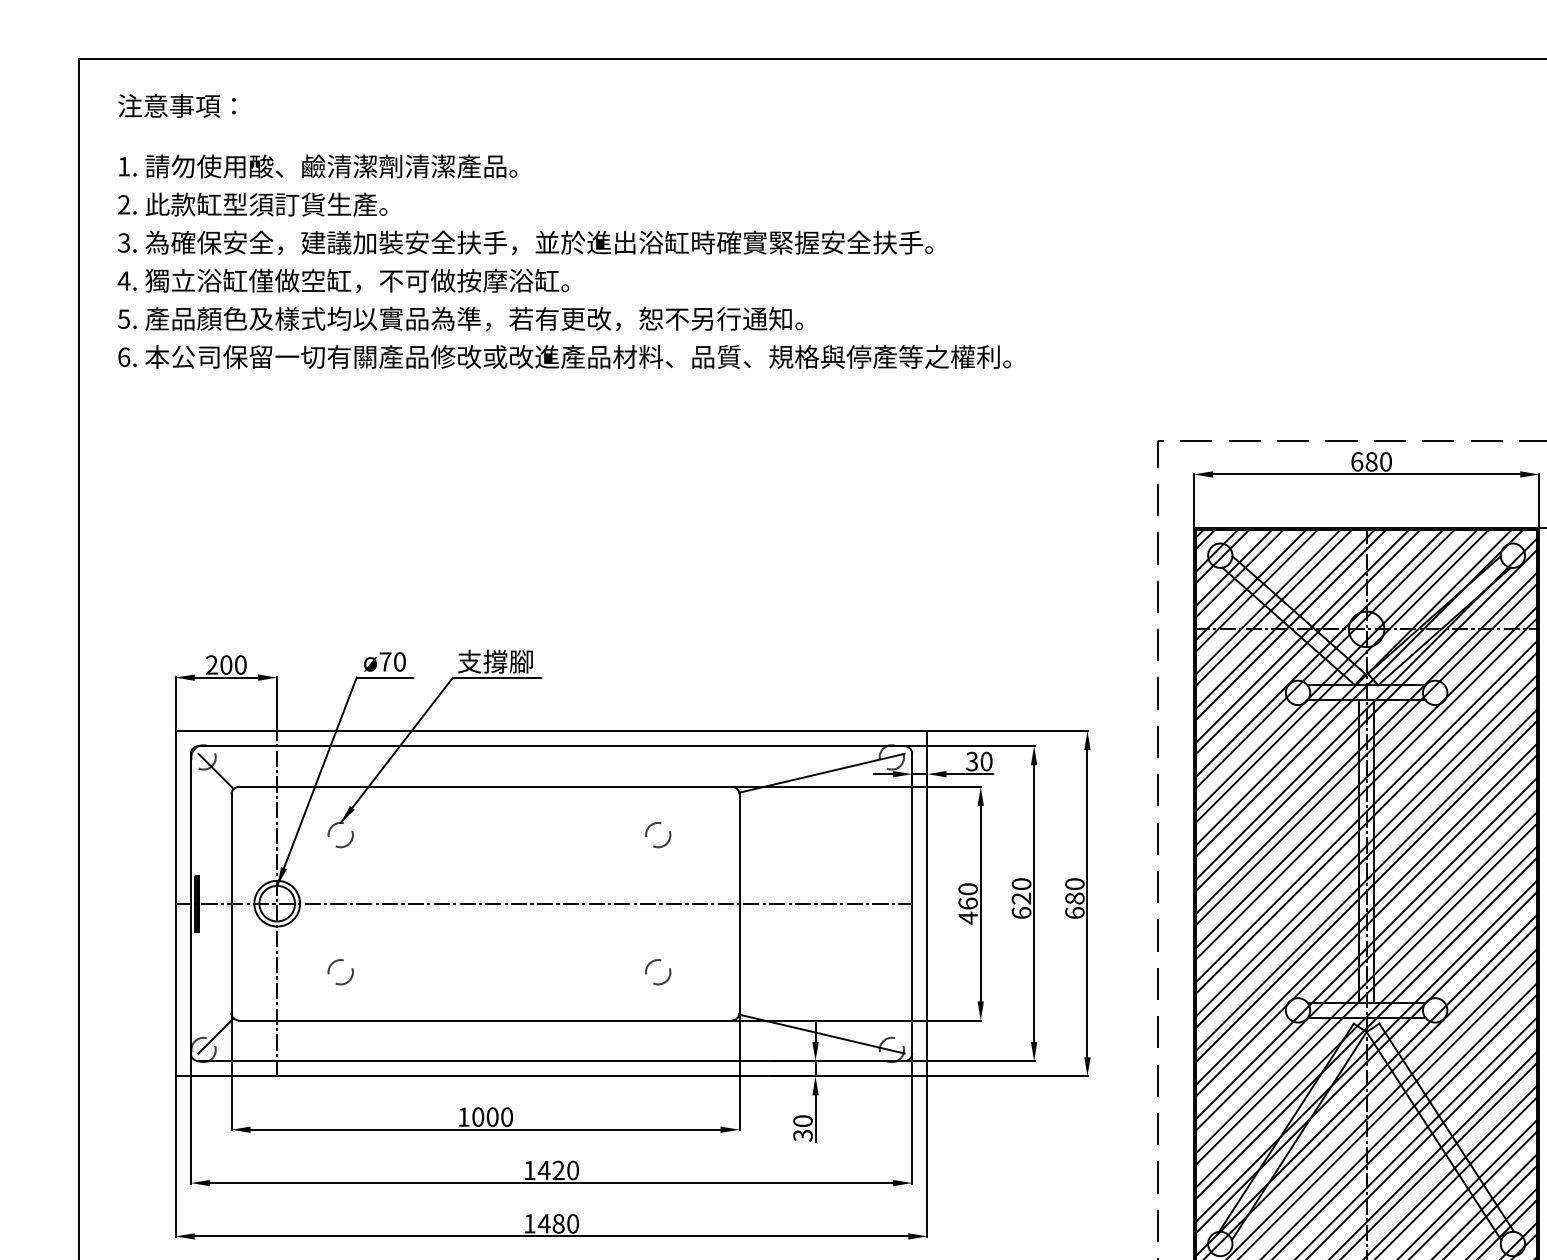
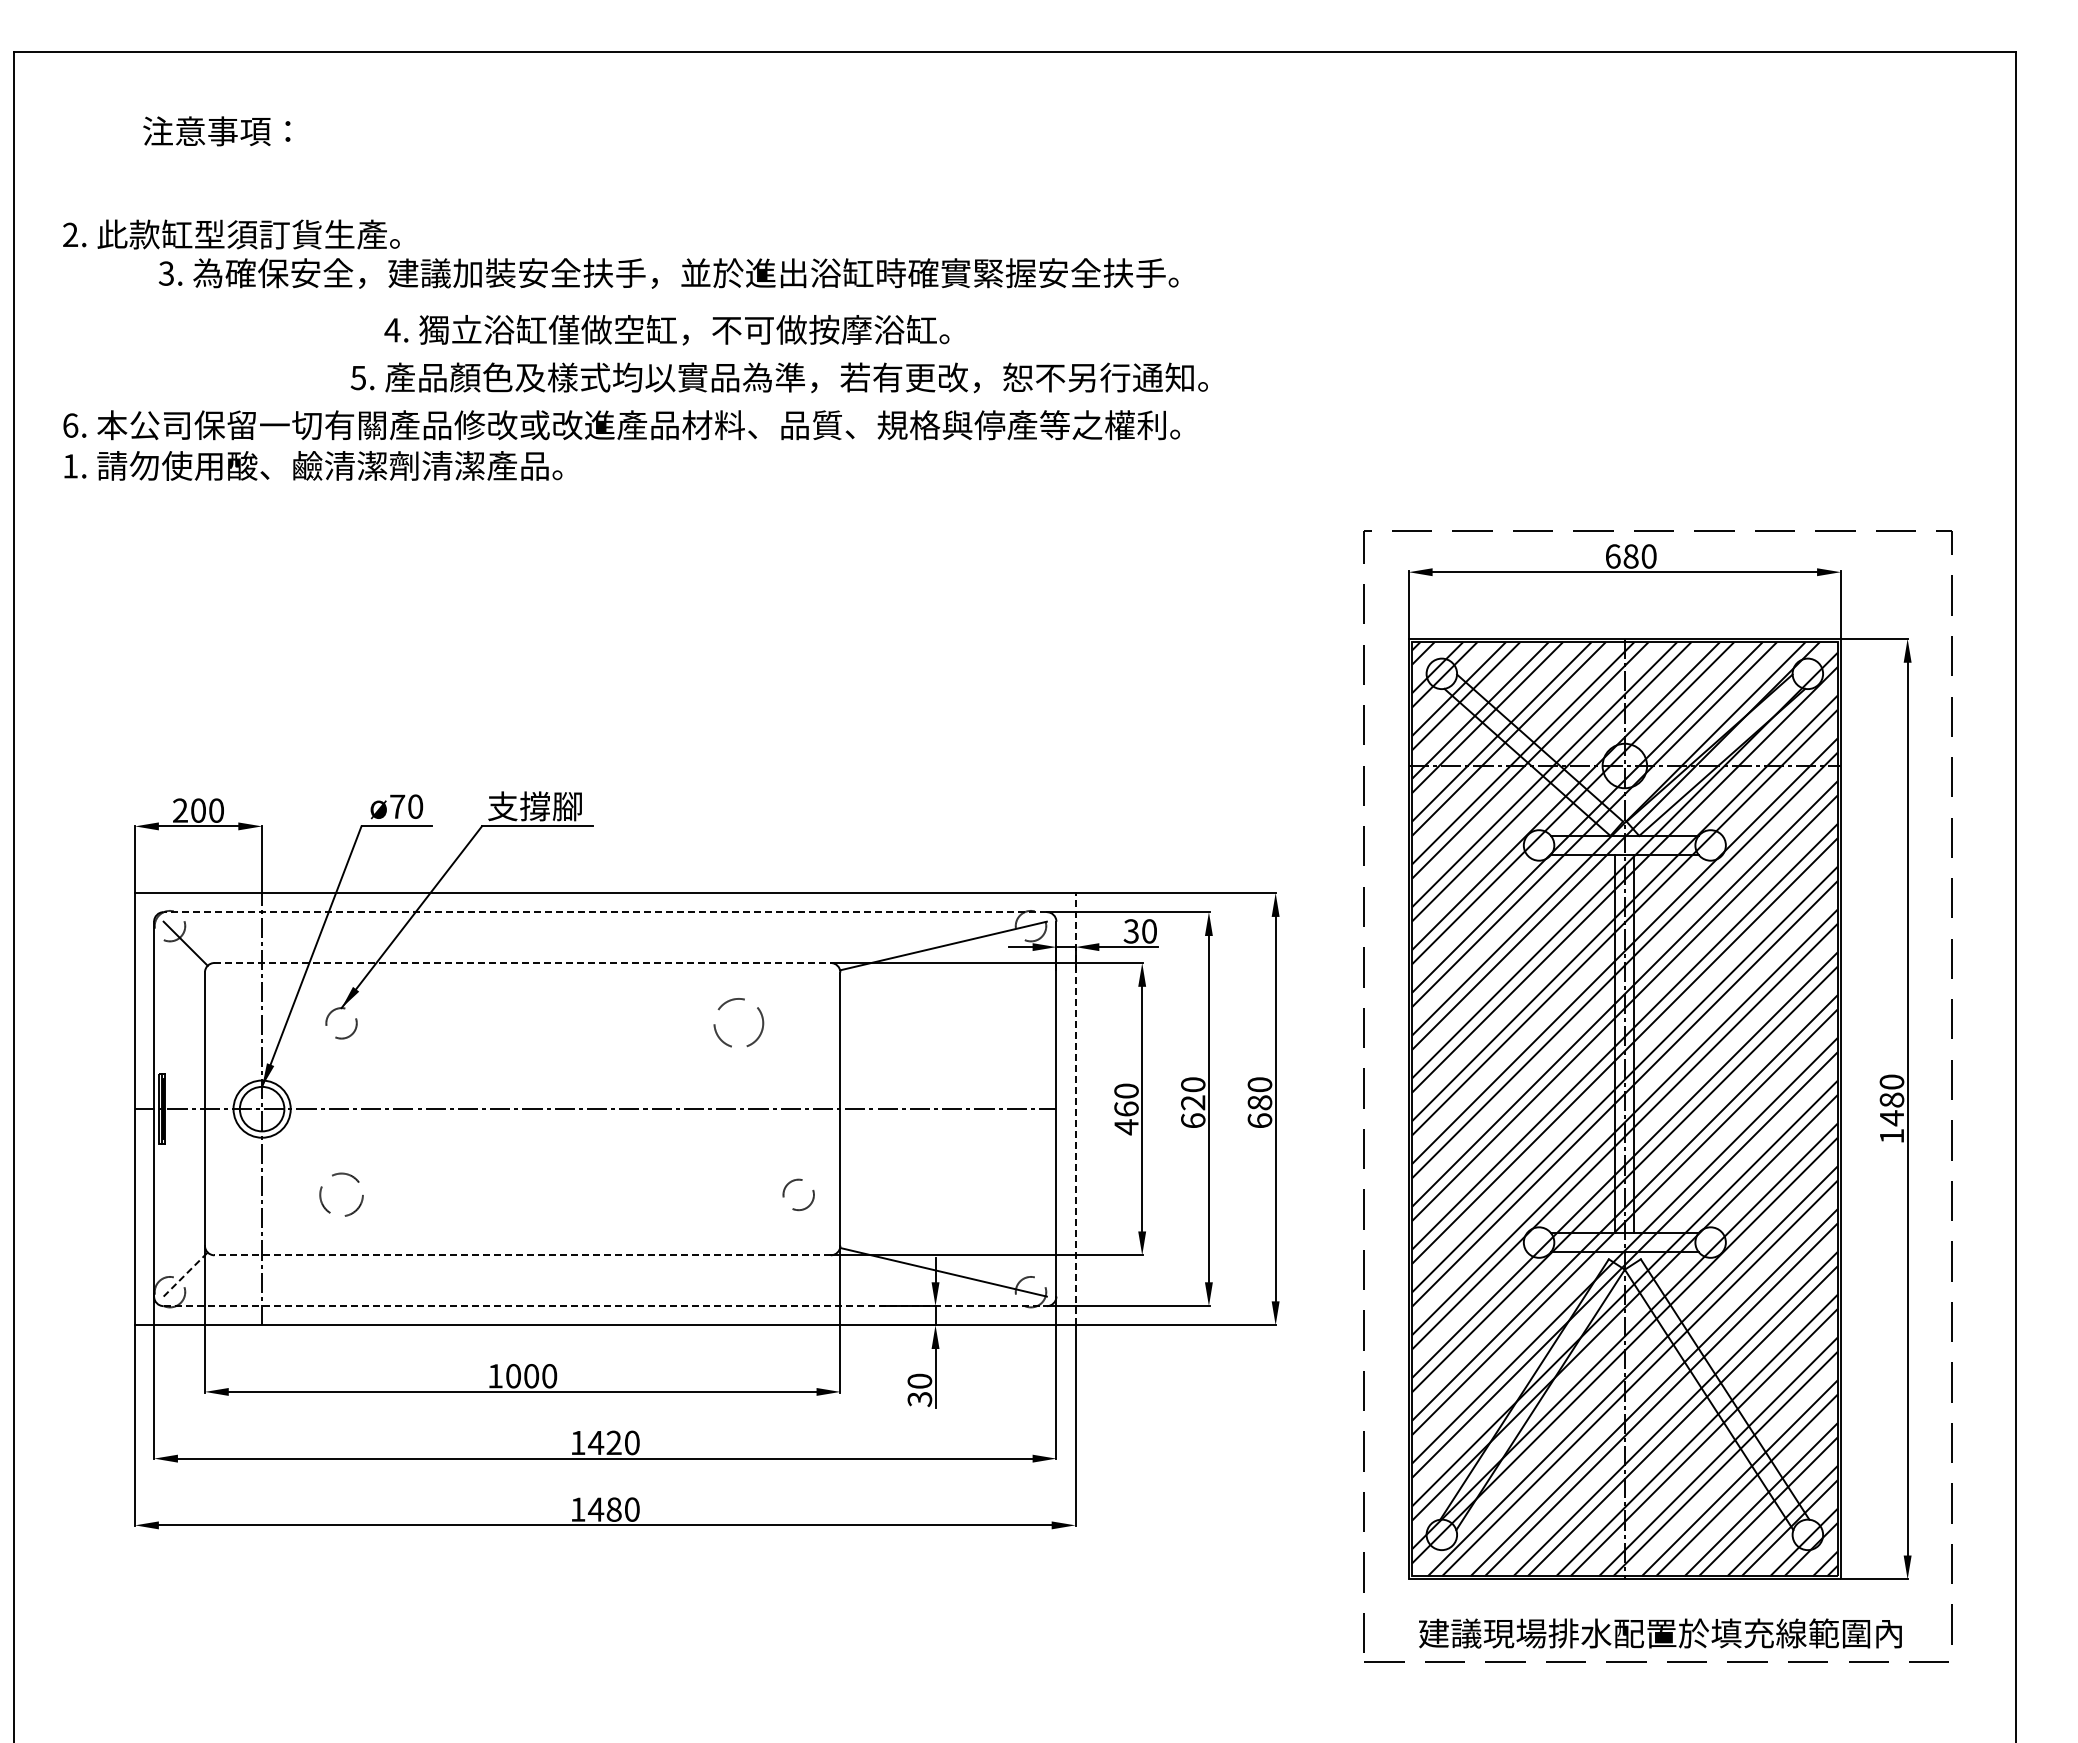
text: (176, 106) -> (216, 131), moved
text: (318, 166) -> (313, 465), moved
text: (525, 242) -> (668, 273), moved
text: (343, 281) -> (666, 330), moved
text: (459, 318) -> (778, 377), moved
line: (551, 746) -> (605, 912), solid -> dashed
line: (486, 787) -> (523, 963), solid -> dashed
circle: (658, 835) -> (738, 1023), size x1.6
line: (927, 903) -> (1075, 1108), solid -> dashed
circle: (340, 971) -> (341, 1194), size x1.4
circle: (658, 971) -> (798, 1194), moved
line: (485, 1020) -> (522, 1255), solid -> dashed
line: (216, 1035) -> (186, 1274), solid -> dashed
line: (550, 1061) -> (603, 1306), solid -> dashed

